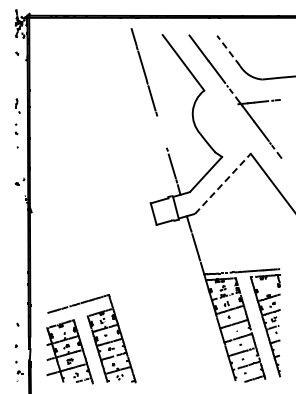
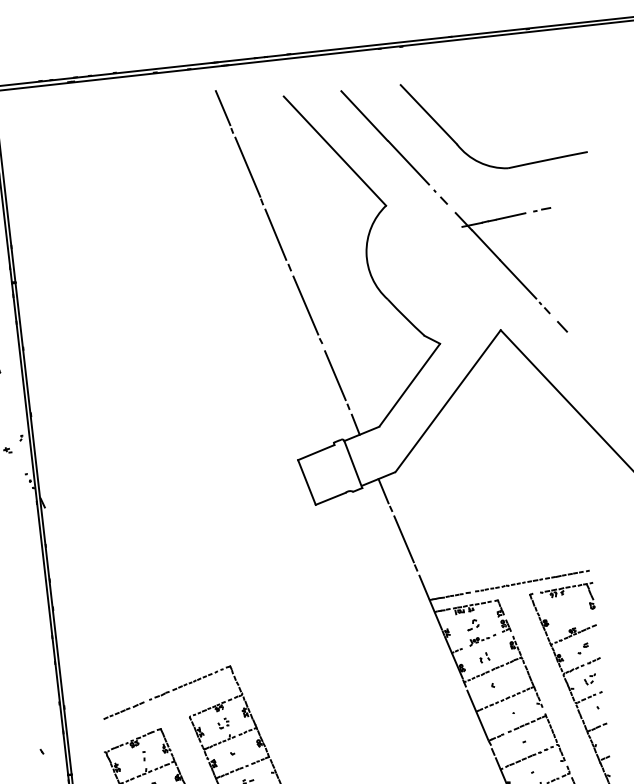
line: (228, 50) -> (428, 114), dashed -> solid
line: (162, 132) -> (306, 305), added
line: (222, 183) -> (447, 400), dashed -> solid

